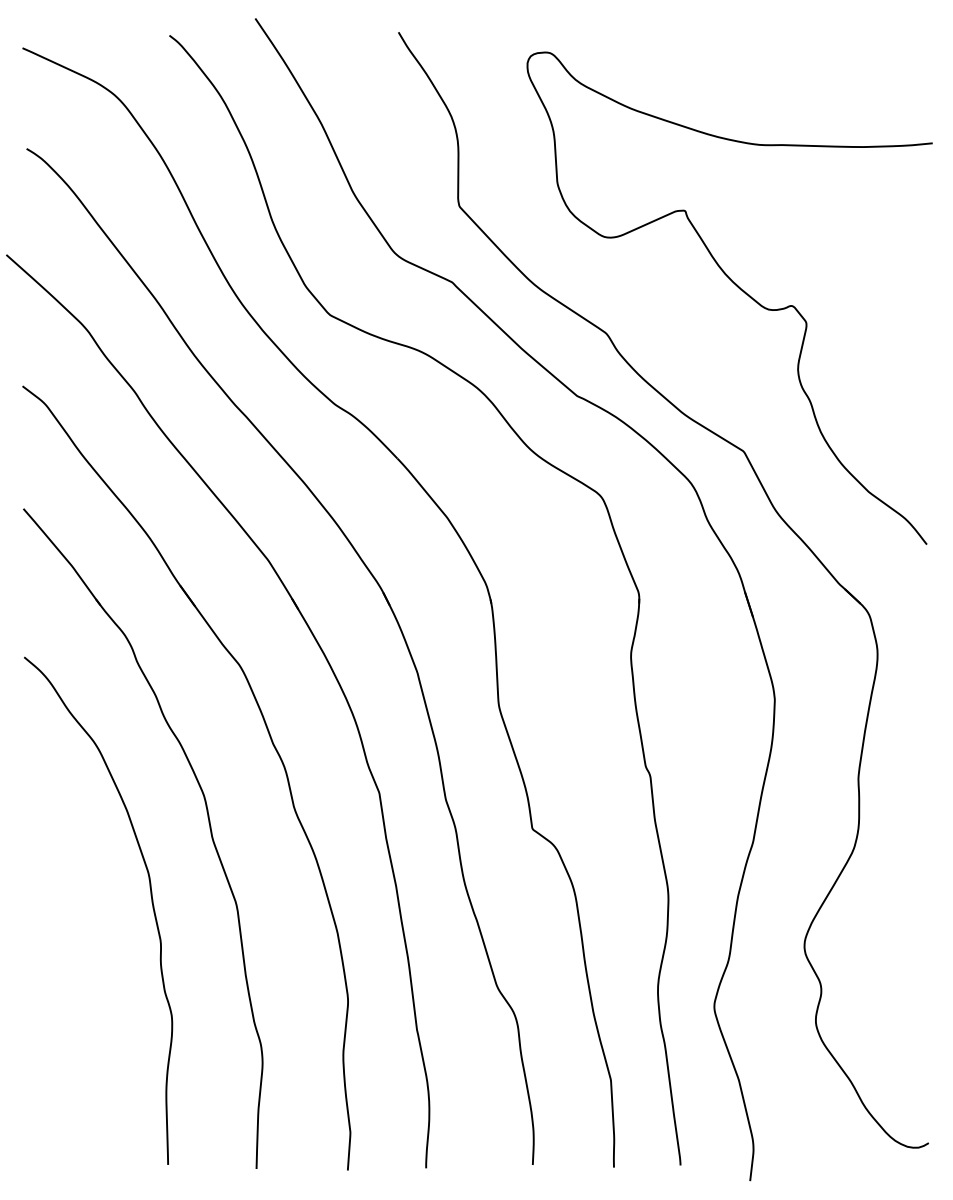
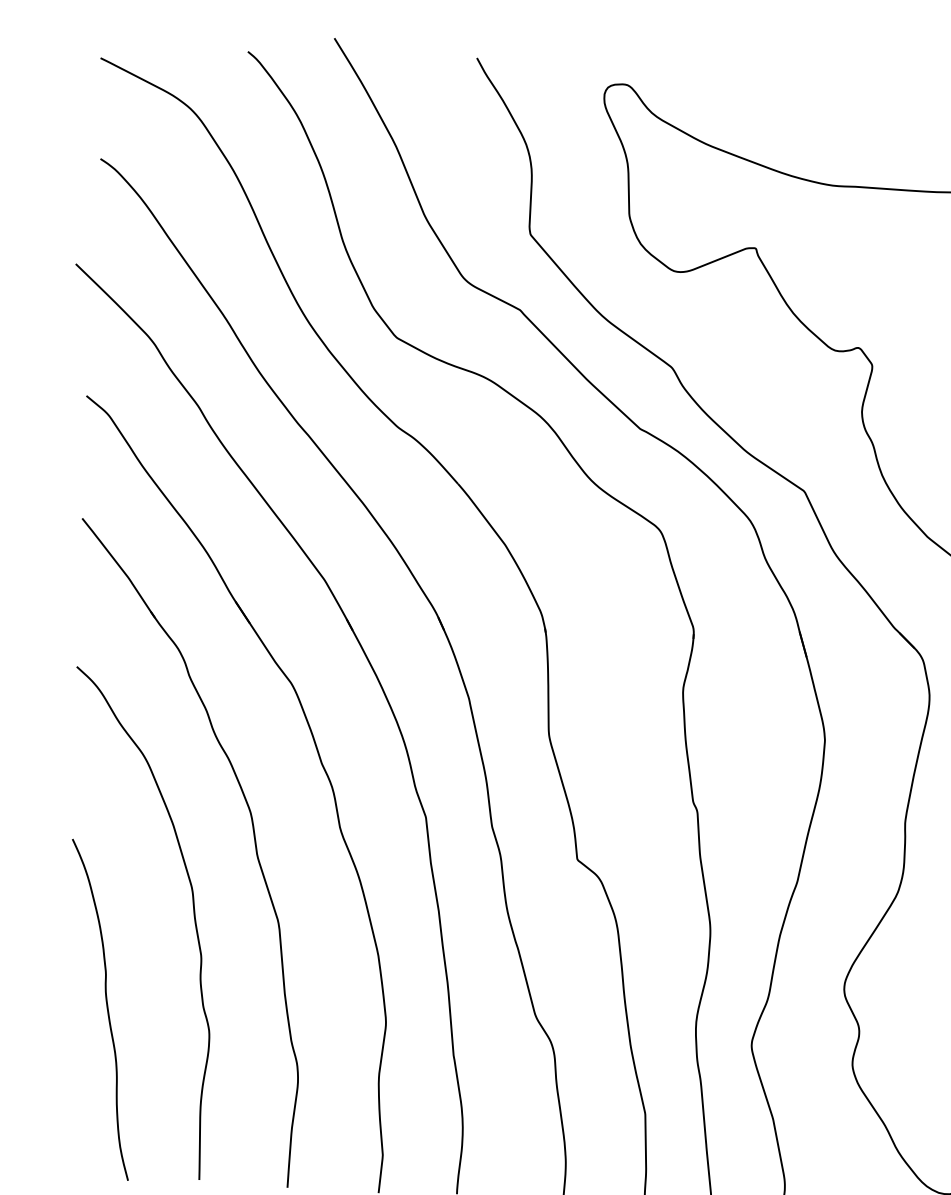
curve: (68, 998) -> (106, 1009), added

